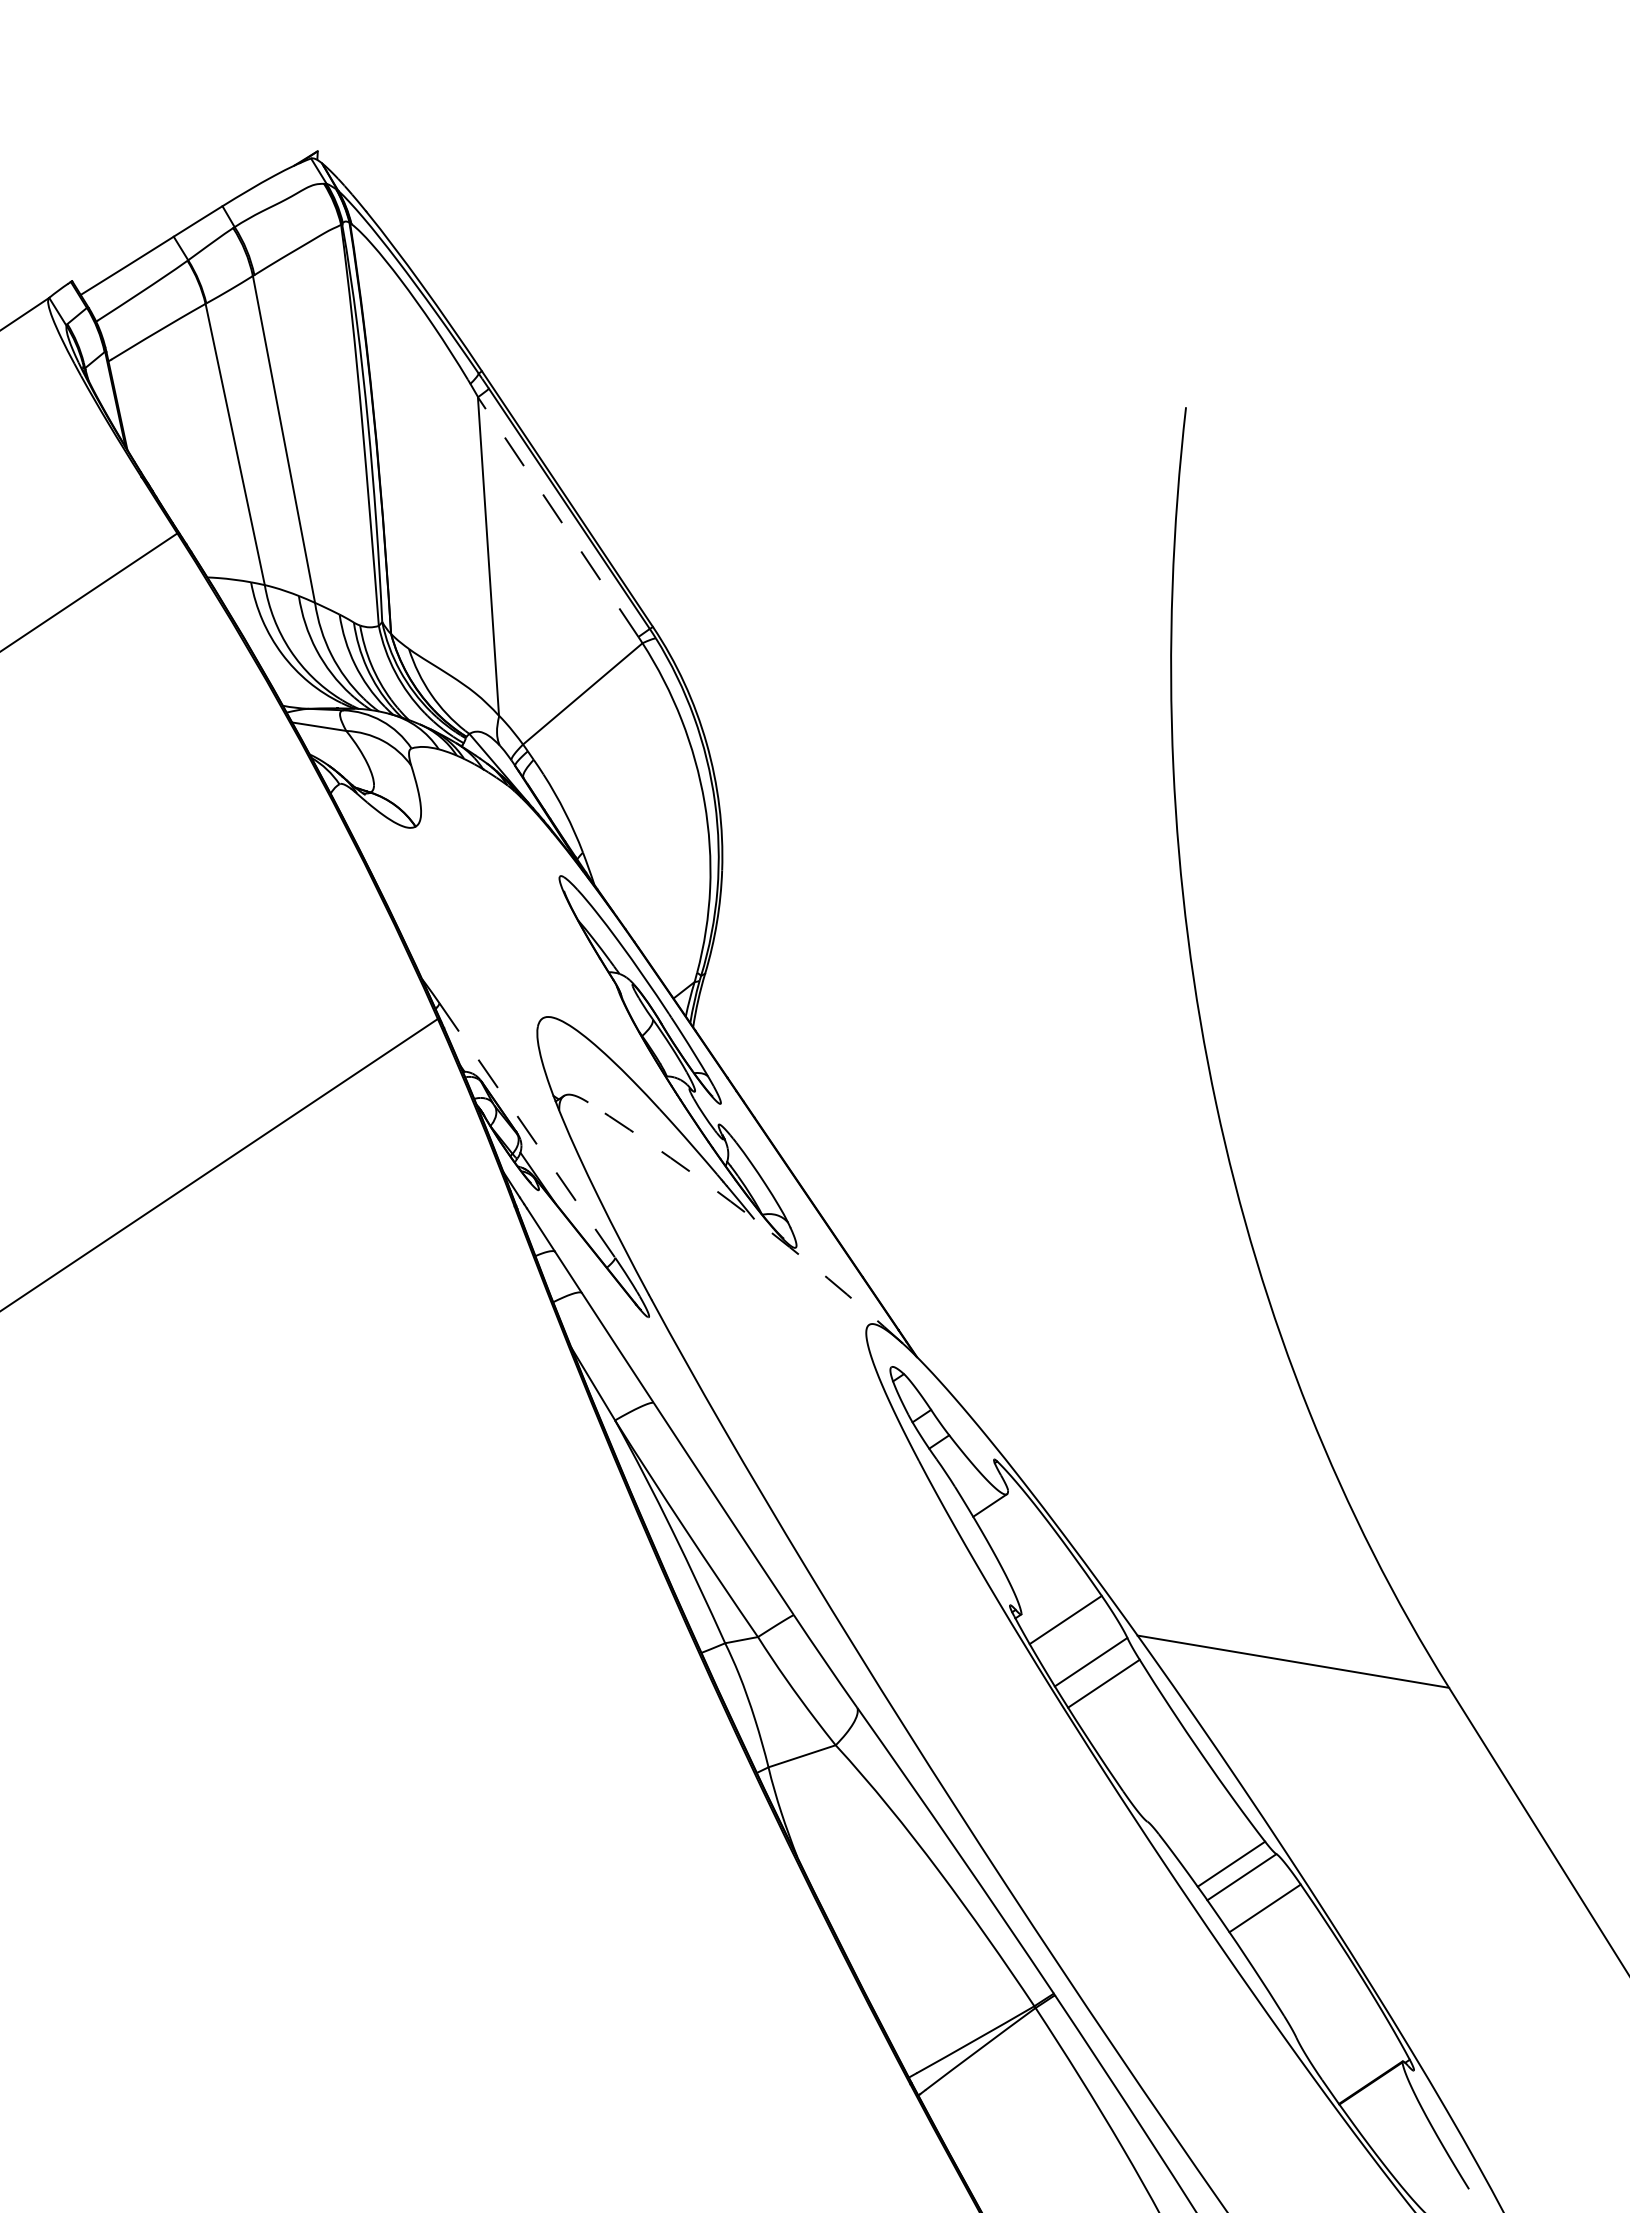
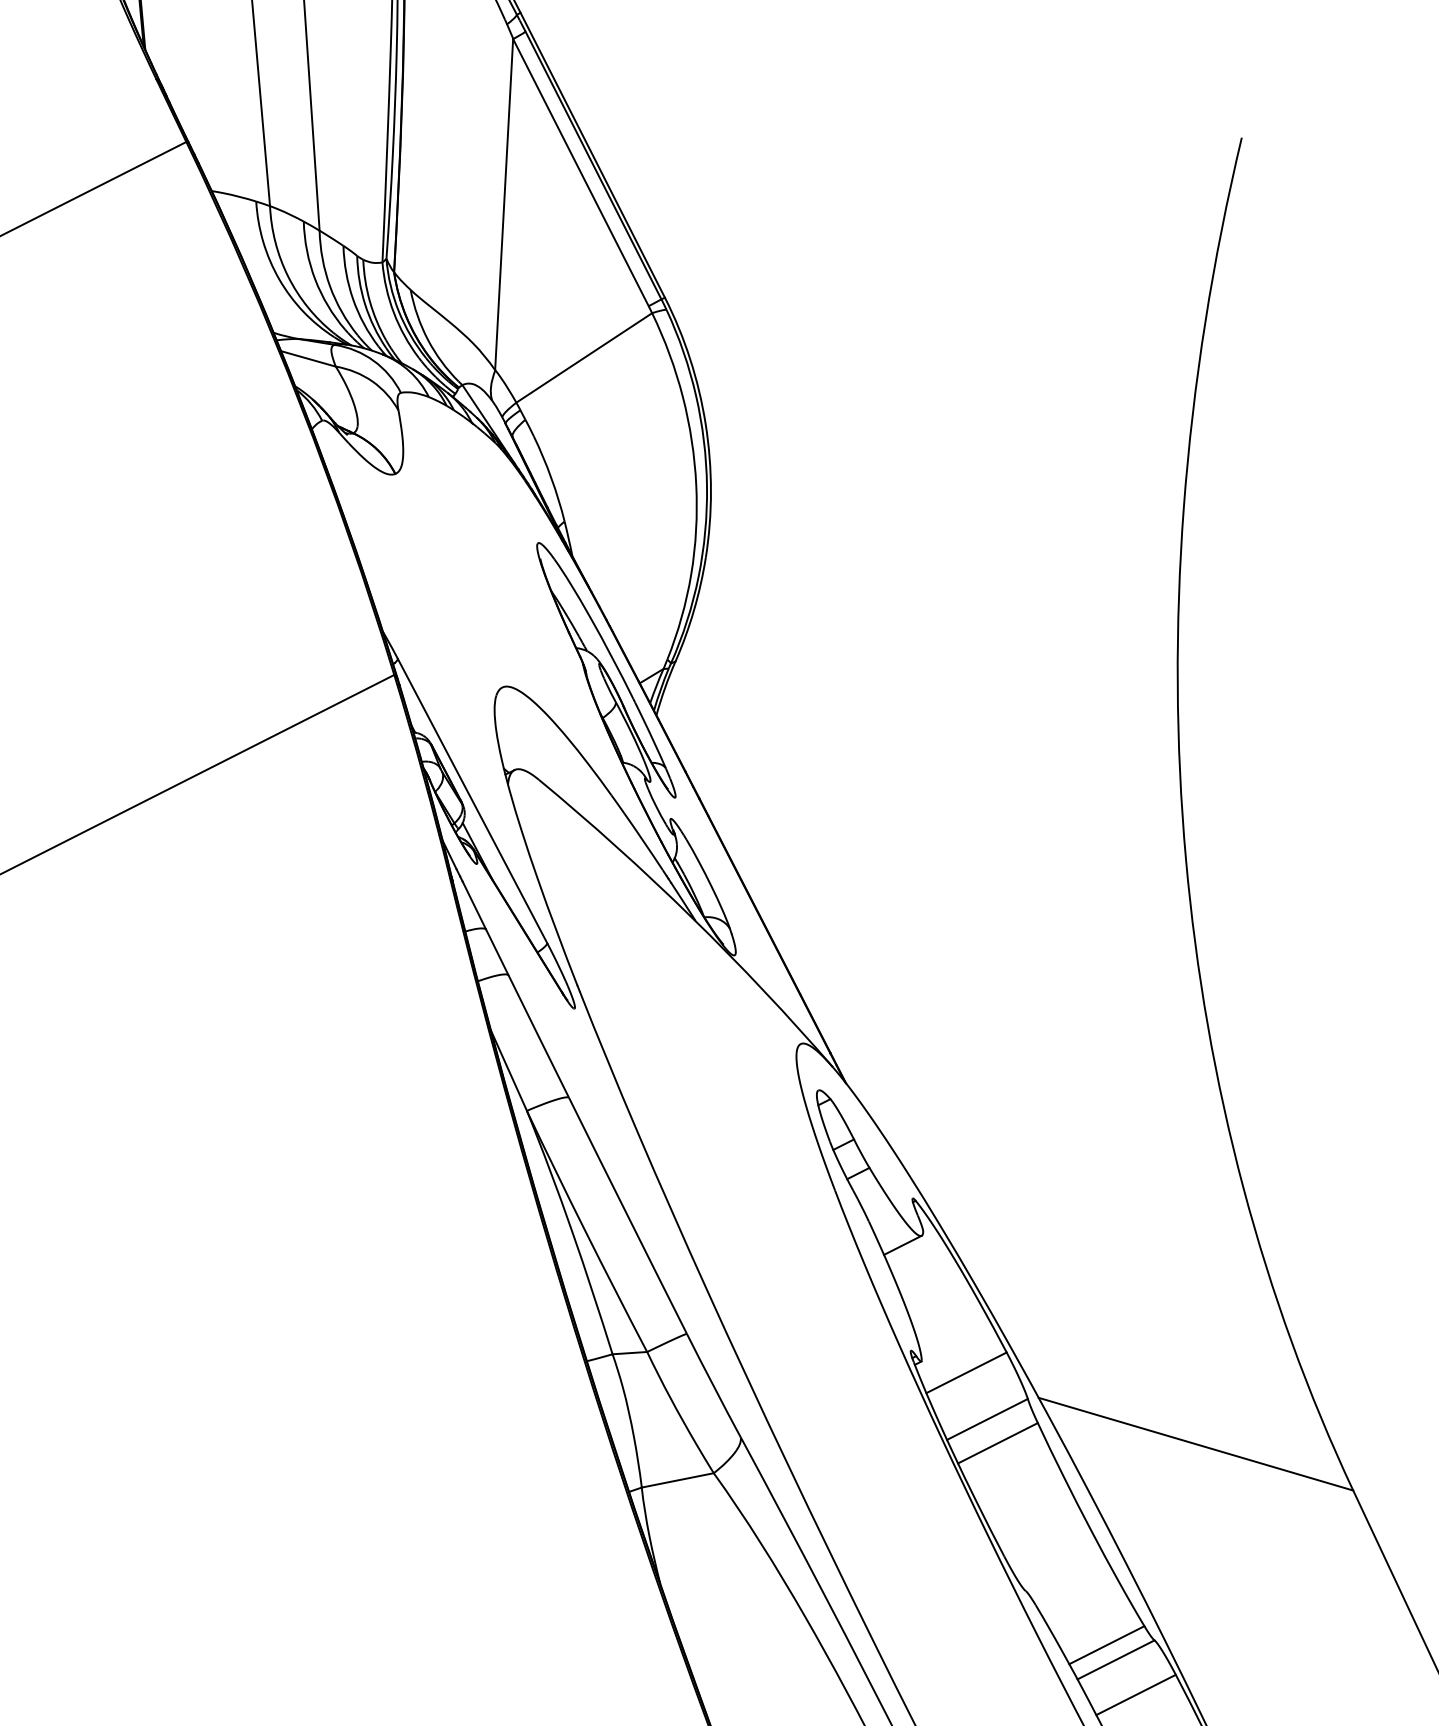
line: (557, 516) -> (580, 171), dashed -> solid
line: (527, 1130) -> (472, 801), dashed -> solid
arc: (750, 1216) -> (691, 917), dashed -> solid

